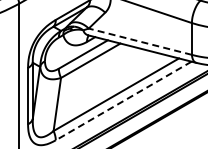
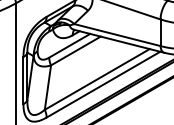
line: (139, 41) -> (116, 34), dashed -> solid
line: (123, 101) -> (103, 85), dashed -> solid

